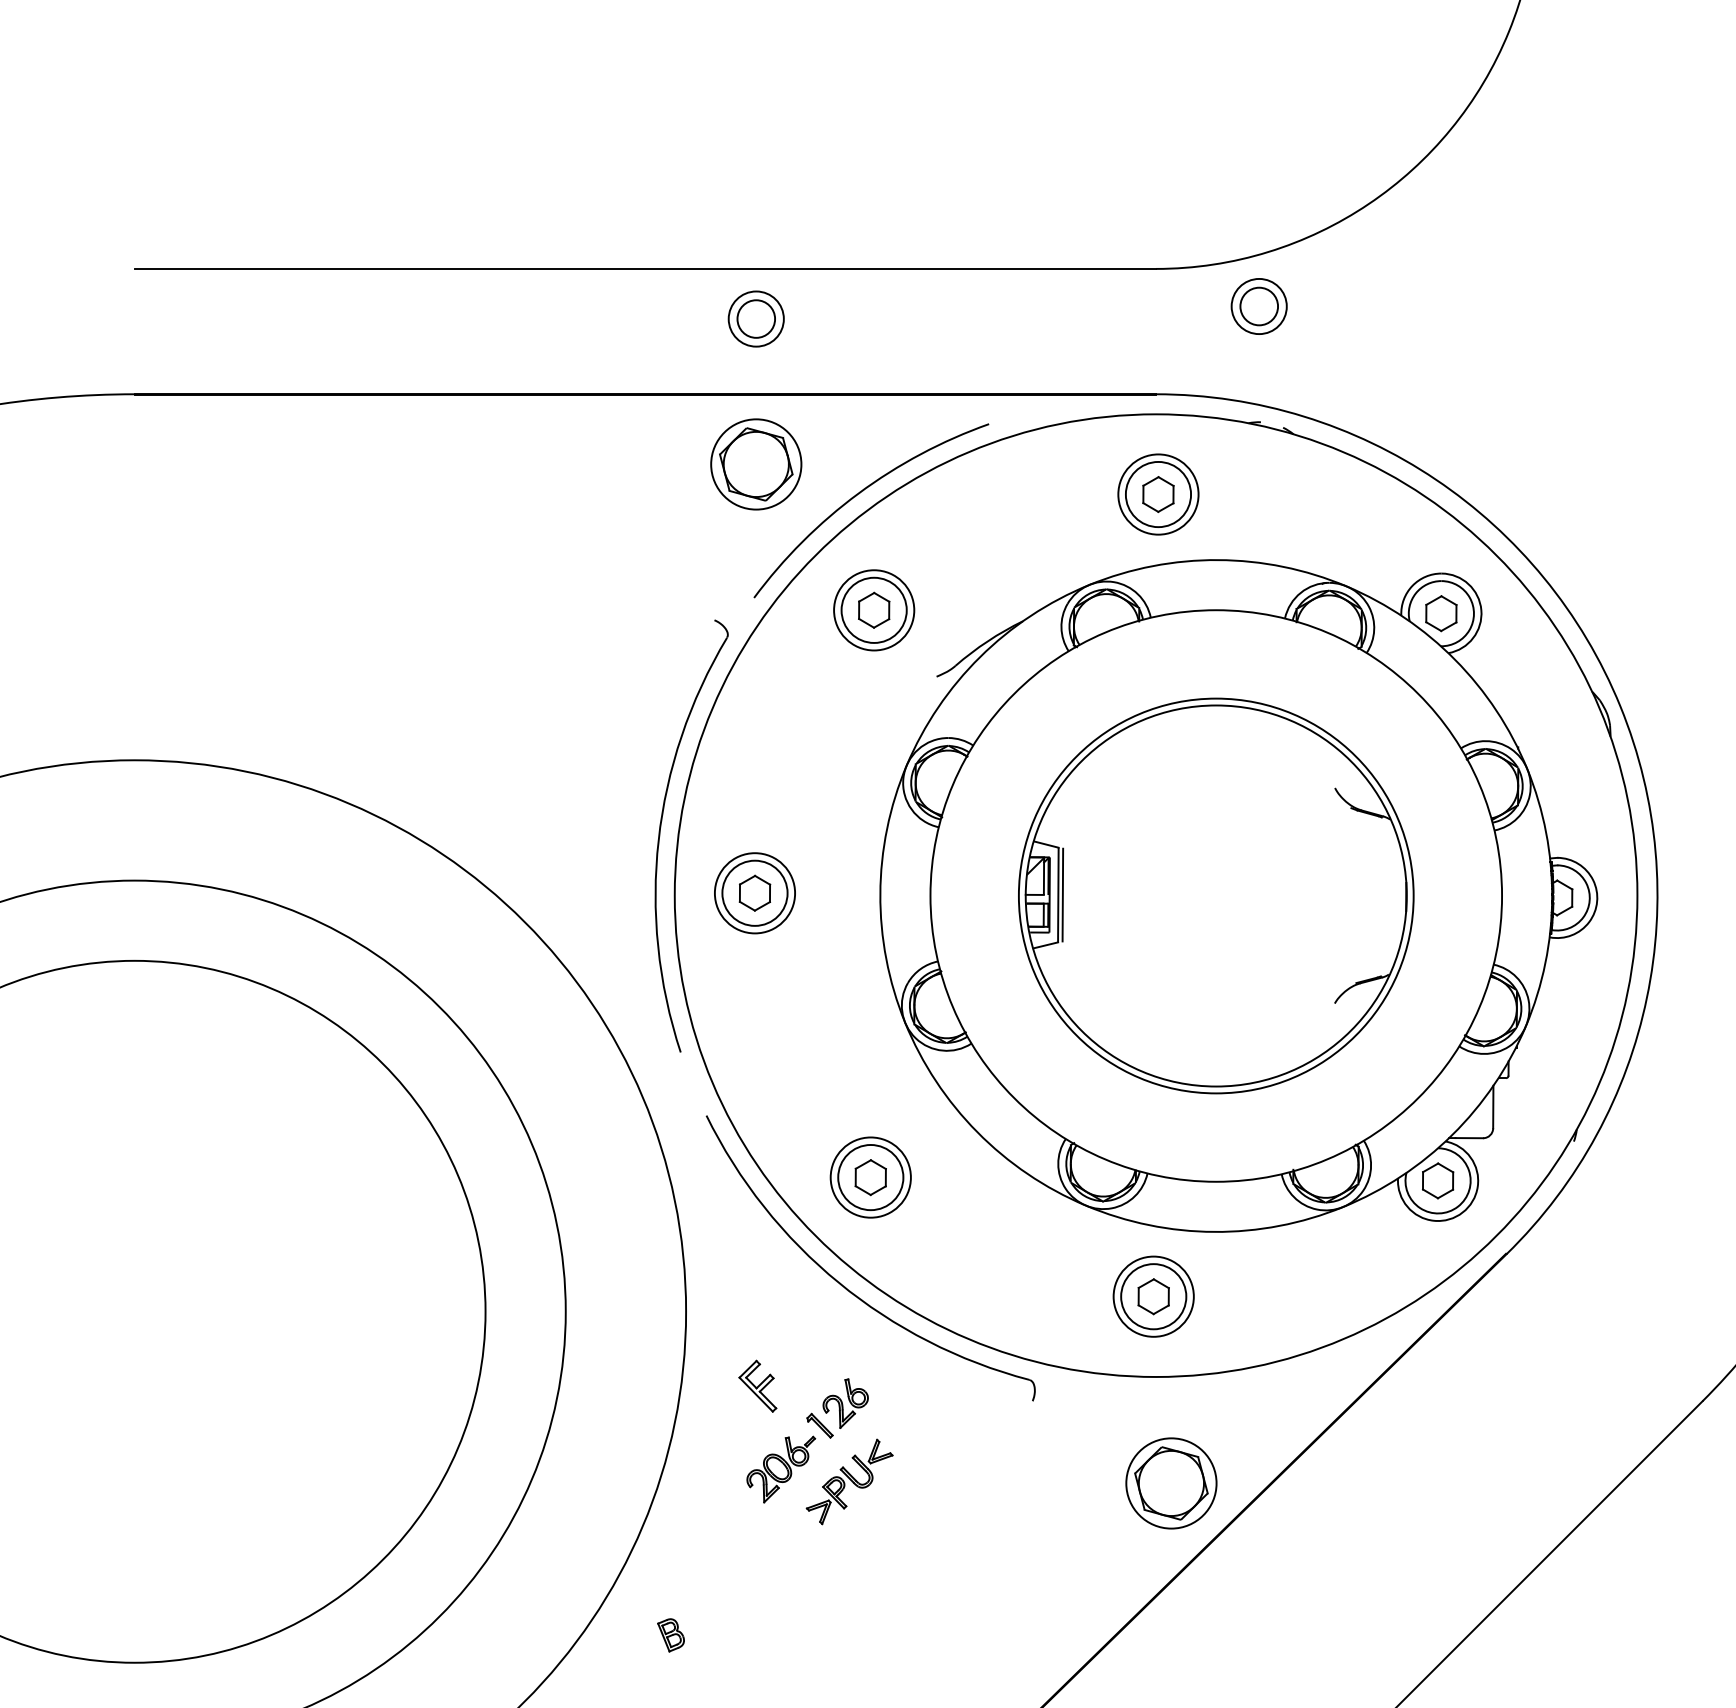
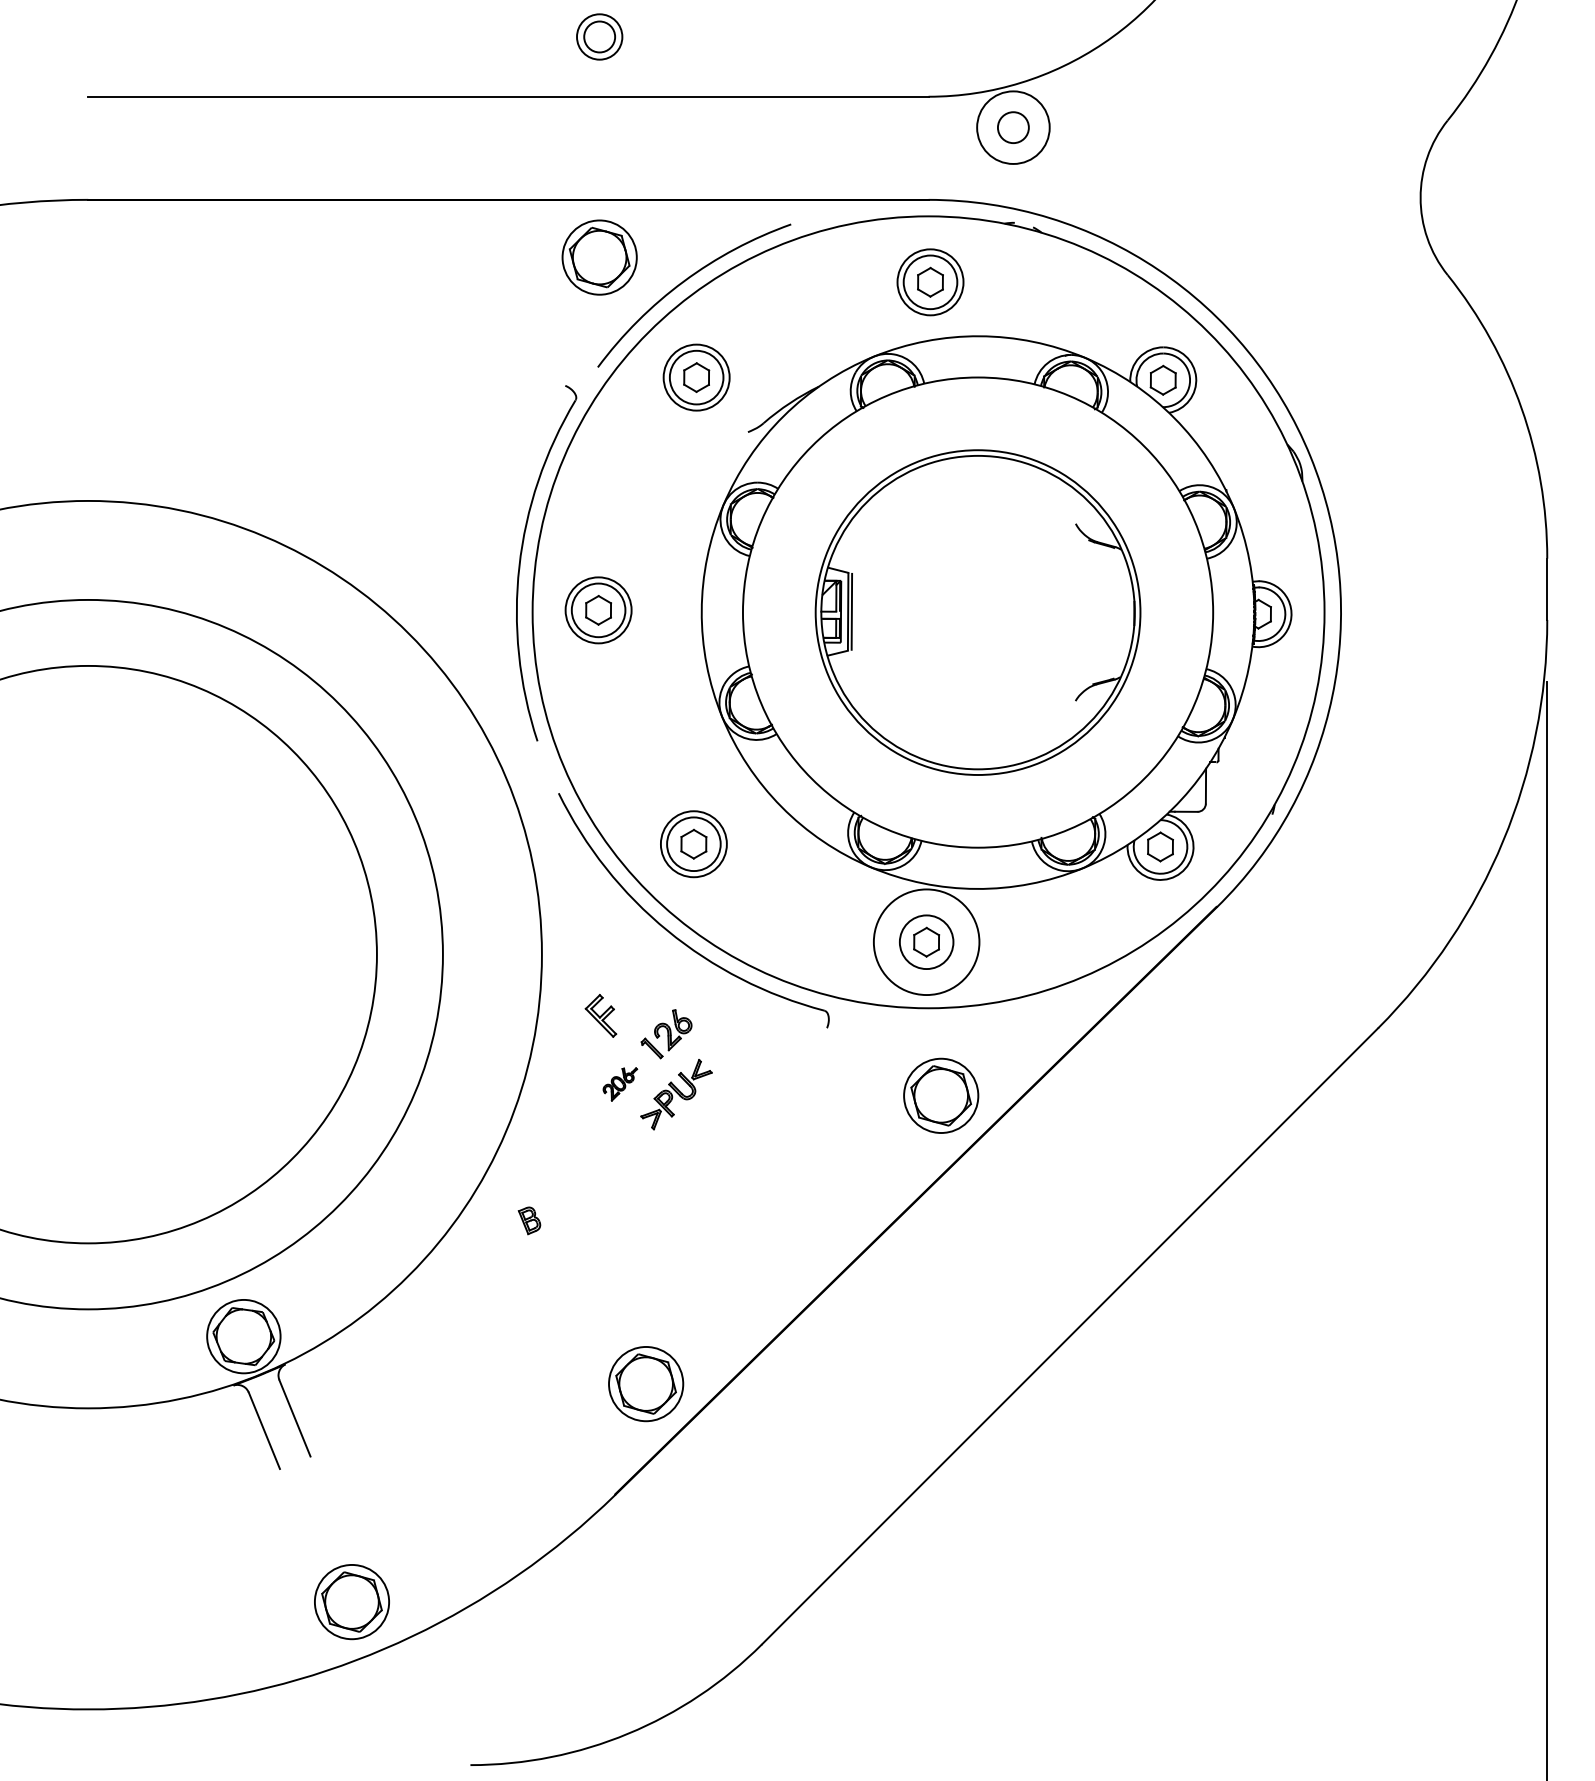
circle: (1259, 306) -> (1013, 127), size x1.6
part: (756, 318) -> (599, 36), moved
circle: (1153, 1297) -> (926, 942), size x1.6
part: (781, 1469) -> (620, 1084), size x0.6

